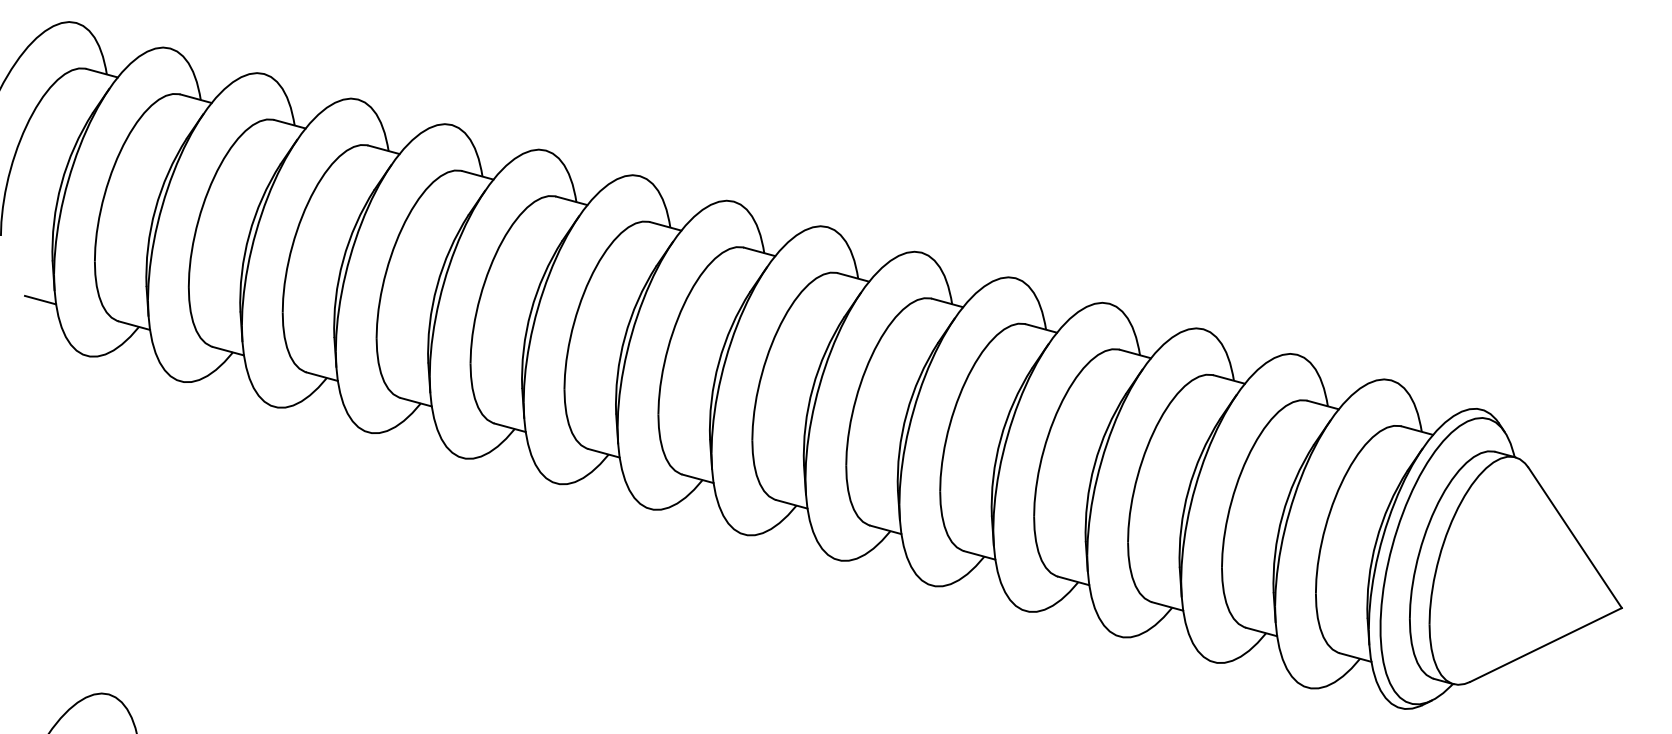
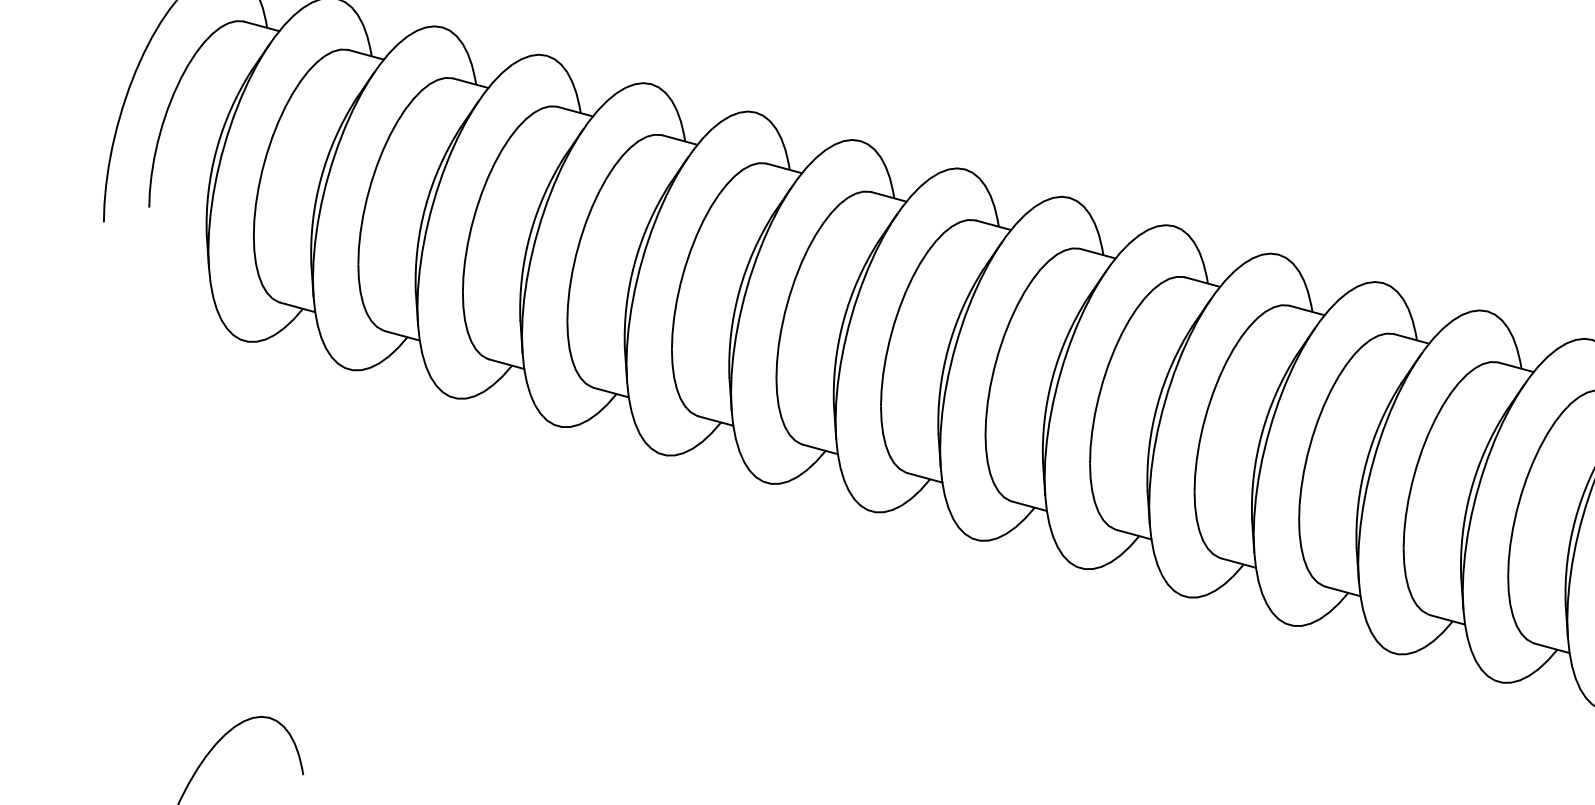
line: (40, 299) -> (193, 278), removed

